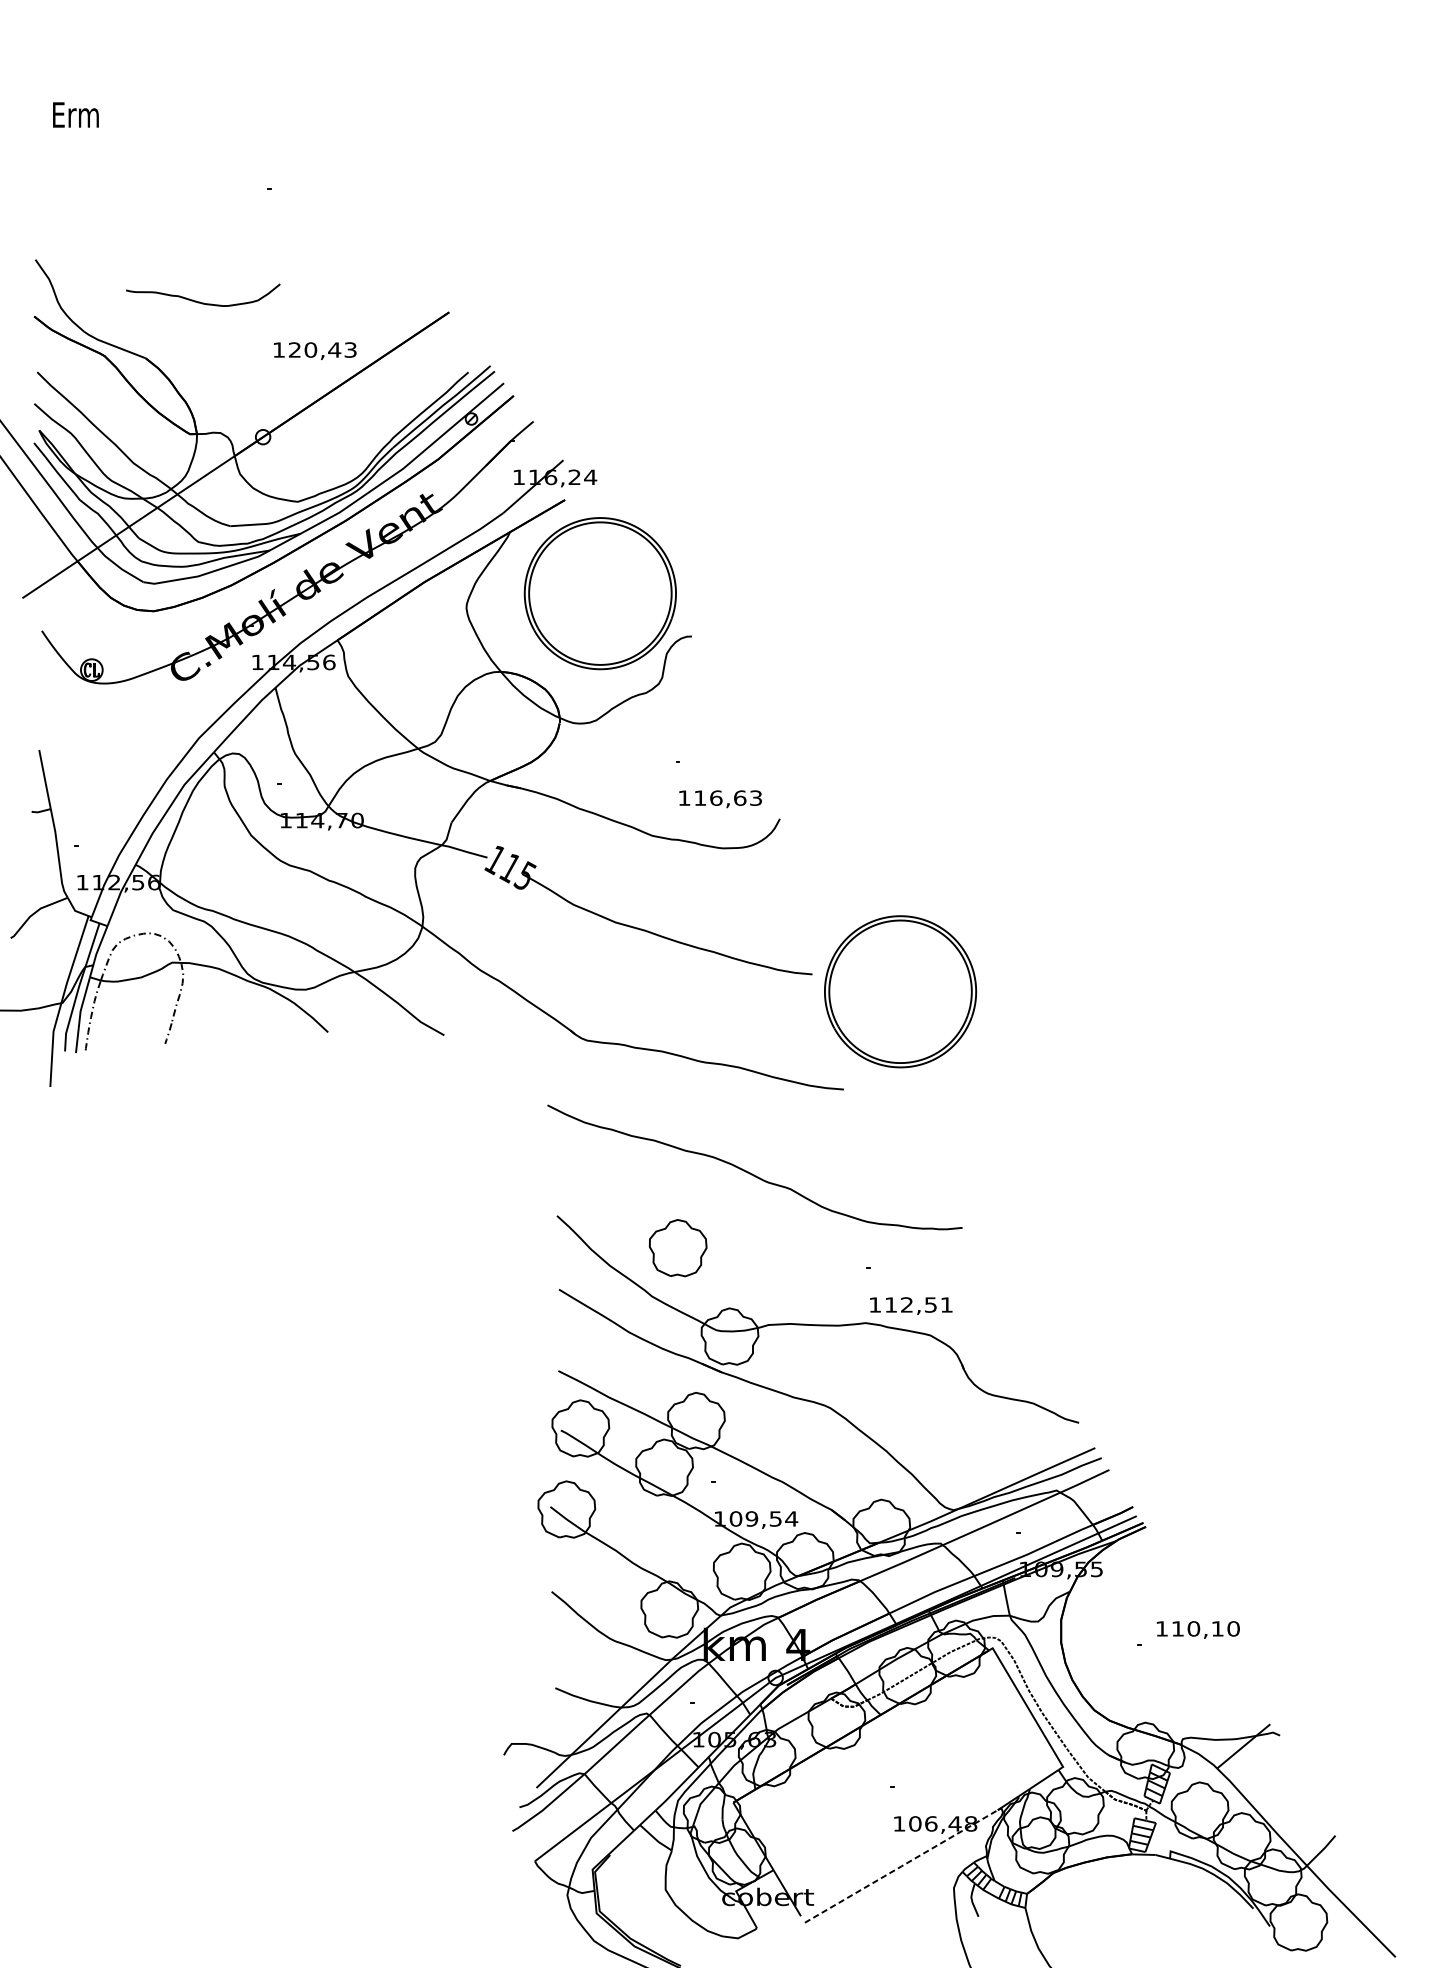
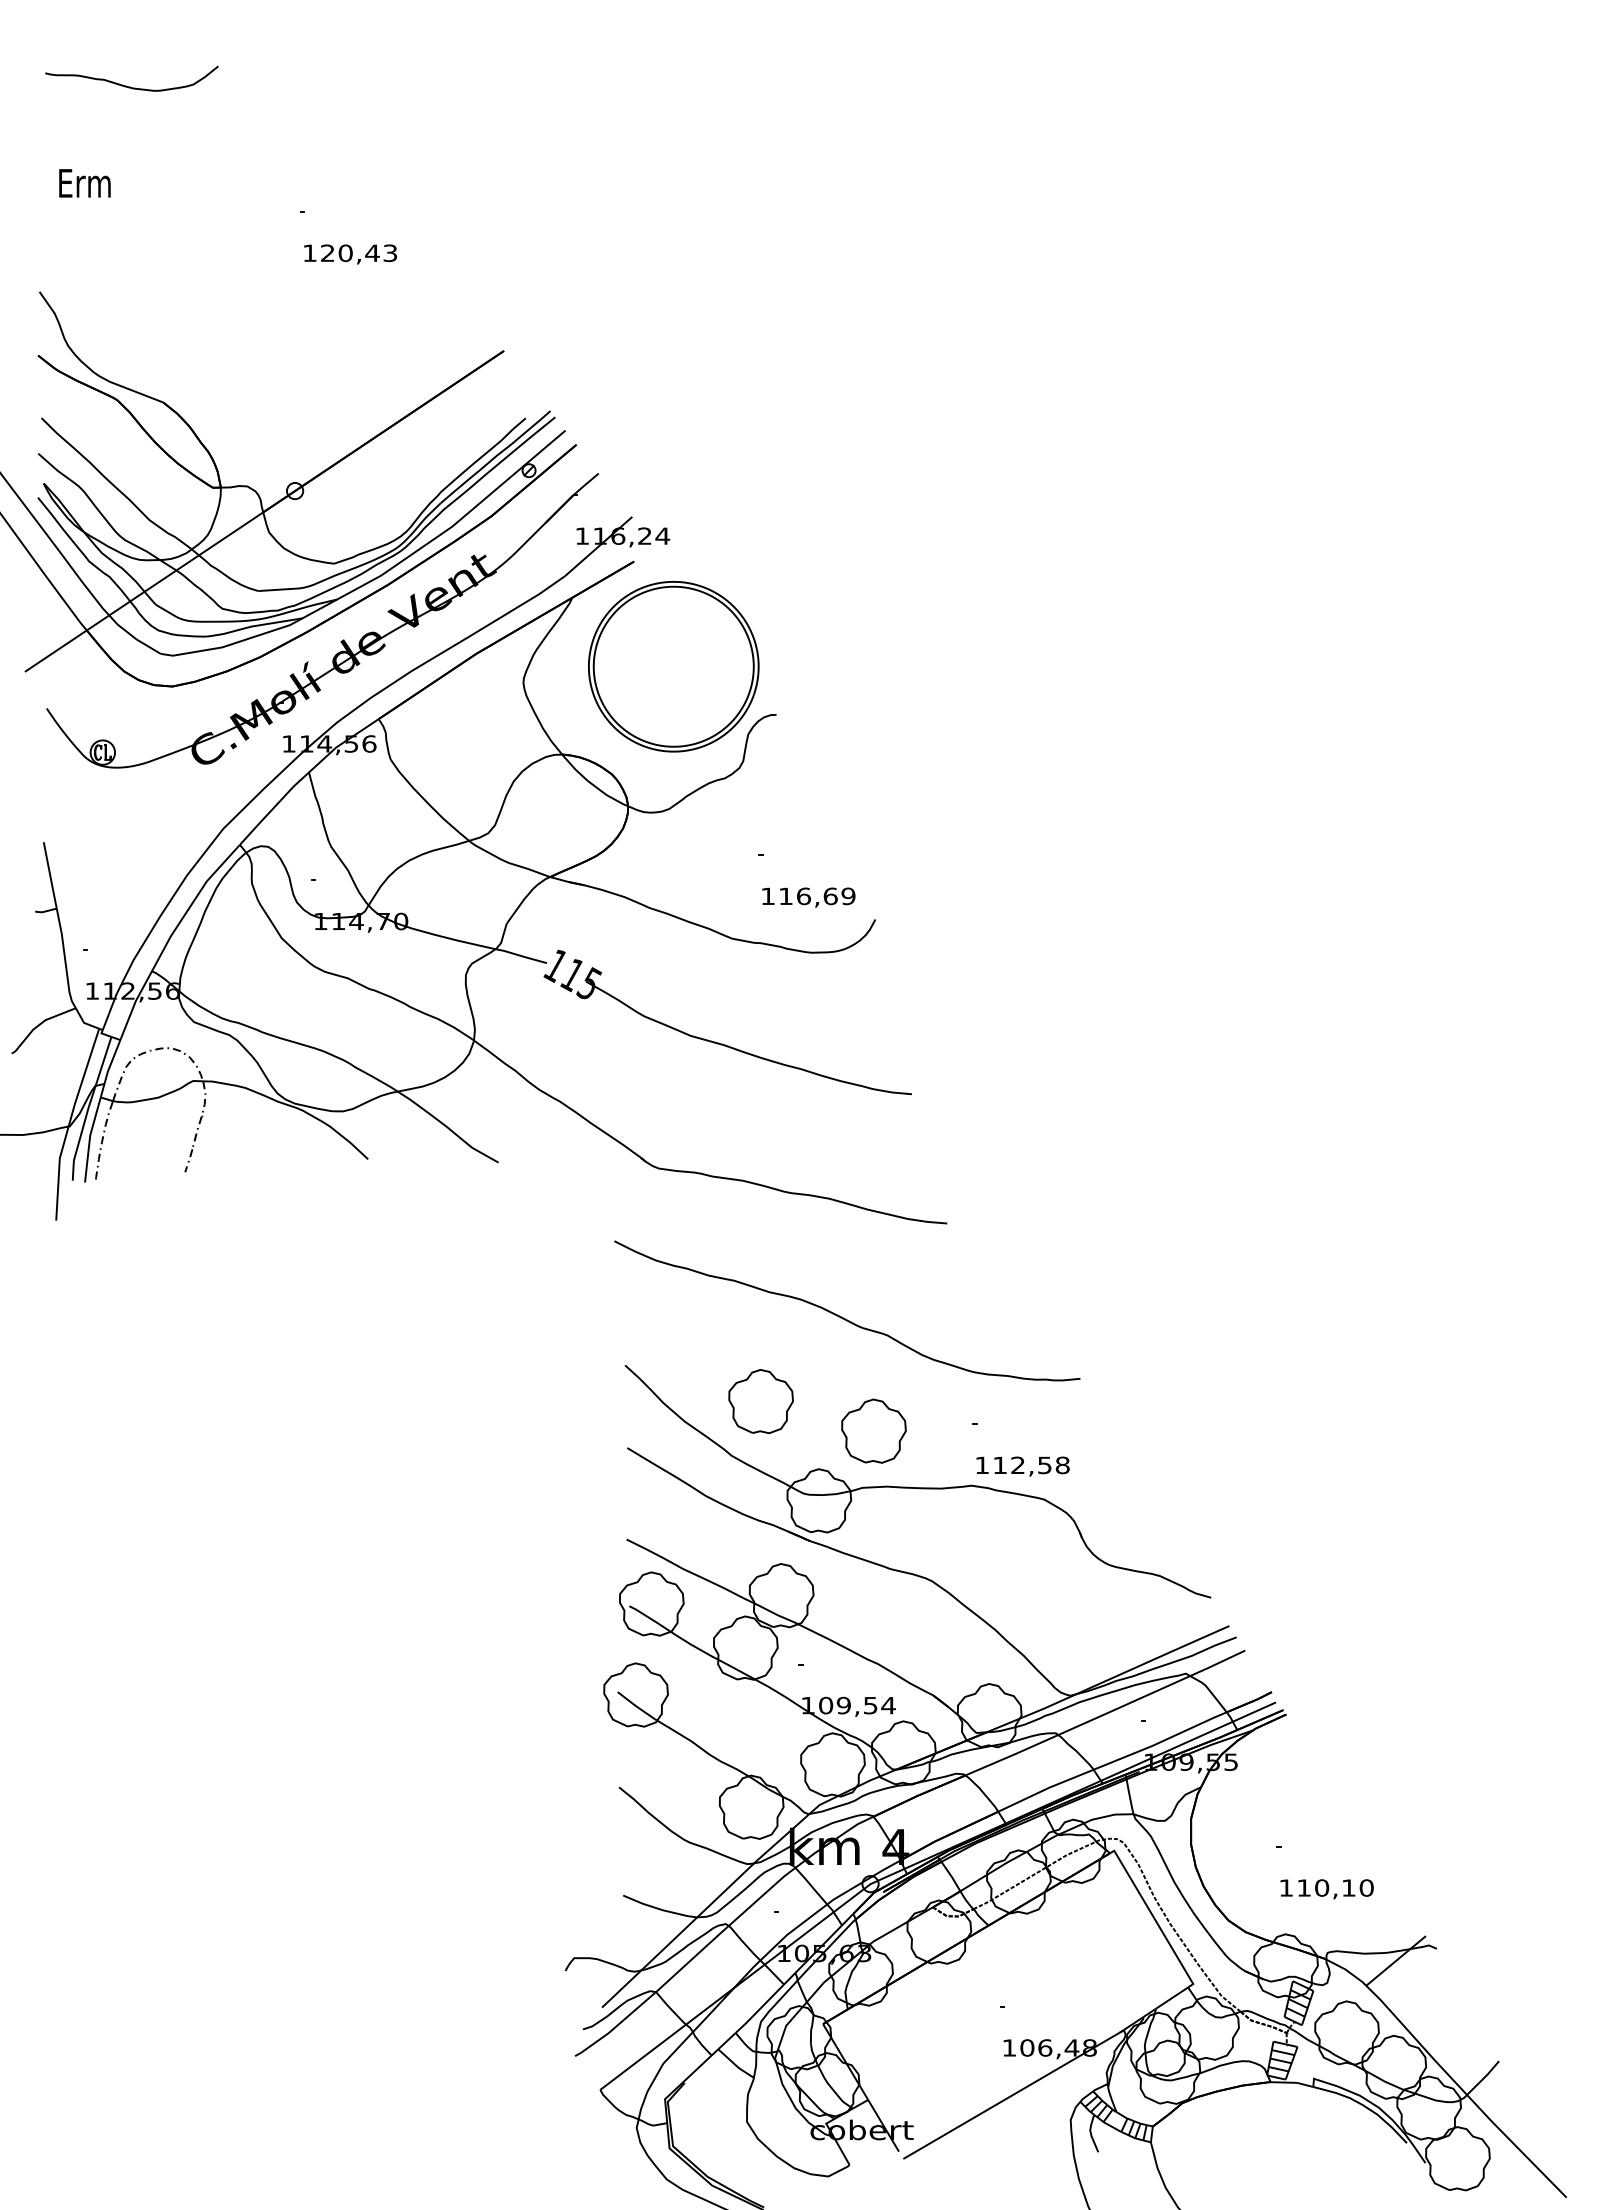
text: (75, 115) -> (84, 183), moved
curve: (202, 302) -> (130, 86), moved
text: (315, 351) -> (350, 254), moved
text: (756, 797) -> (848, 895), 116,63 -> 116,69
part: (900, 991) -> (1010, 1113), removed
part: (778, 1273) -> (873, 1430), added
text: (946, 1305) -> (1062, 1465), 112,51 -> 112,58
text: (1197, 1630) -> (1326, 1889), moved
line: (901, 1866) -> (1011, 2095), dashed -> solid

